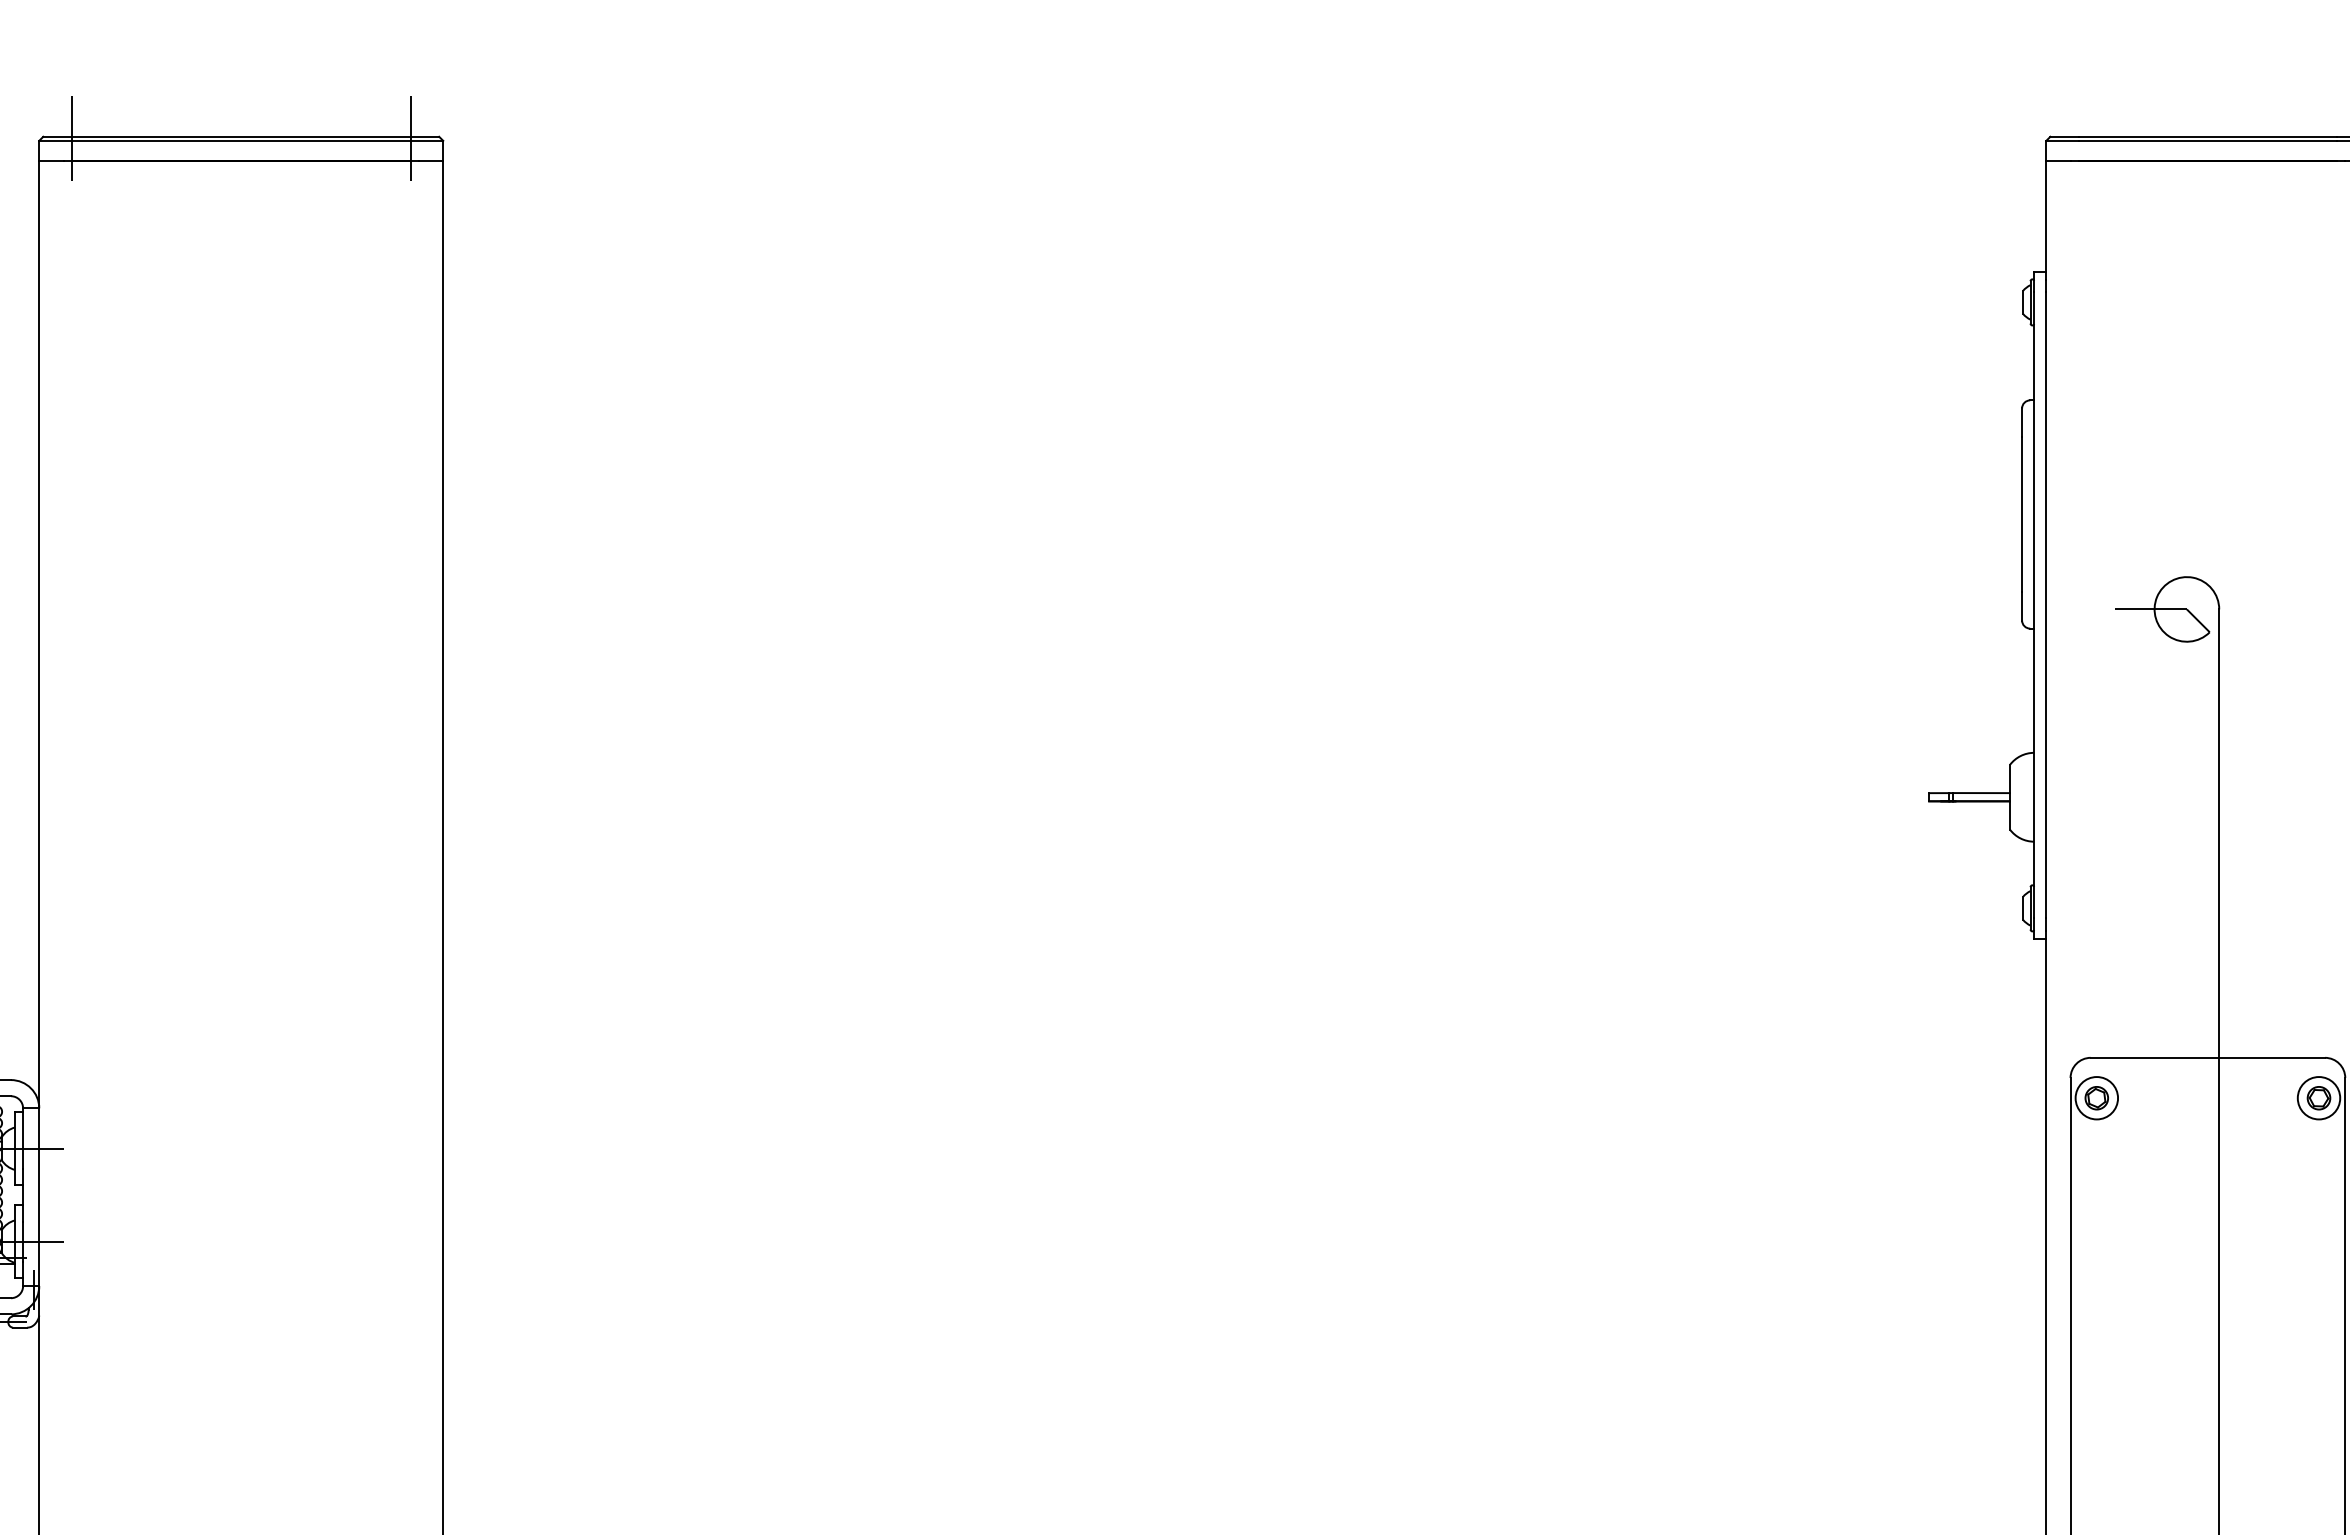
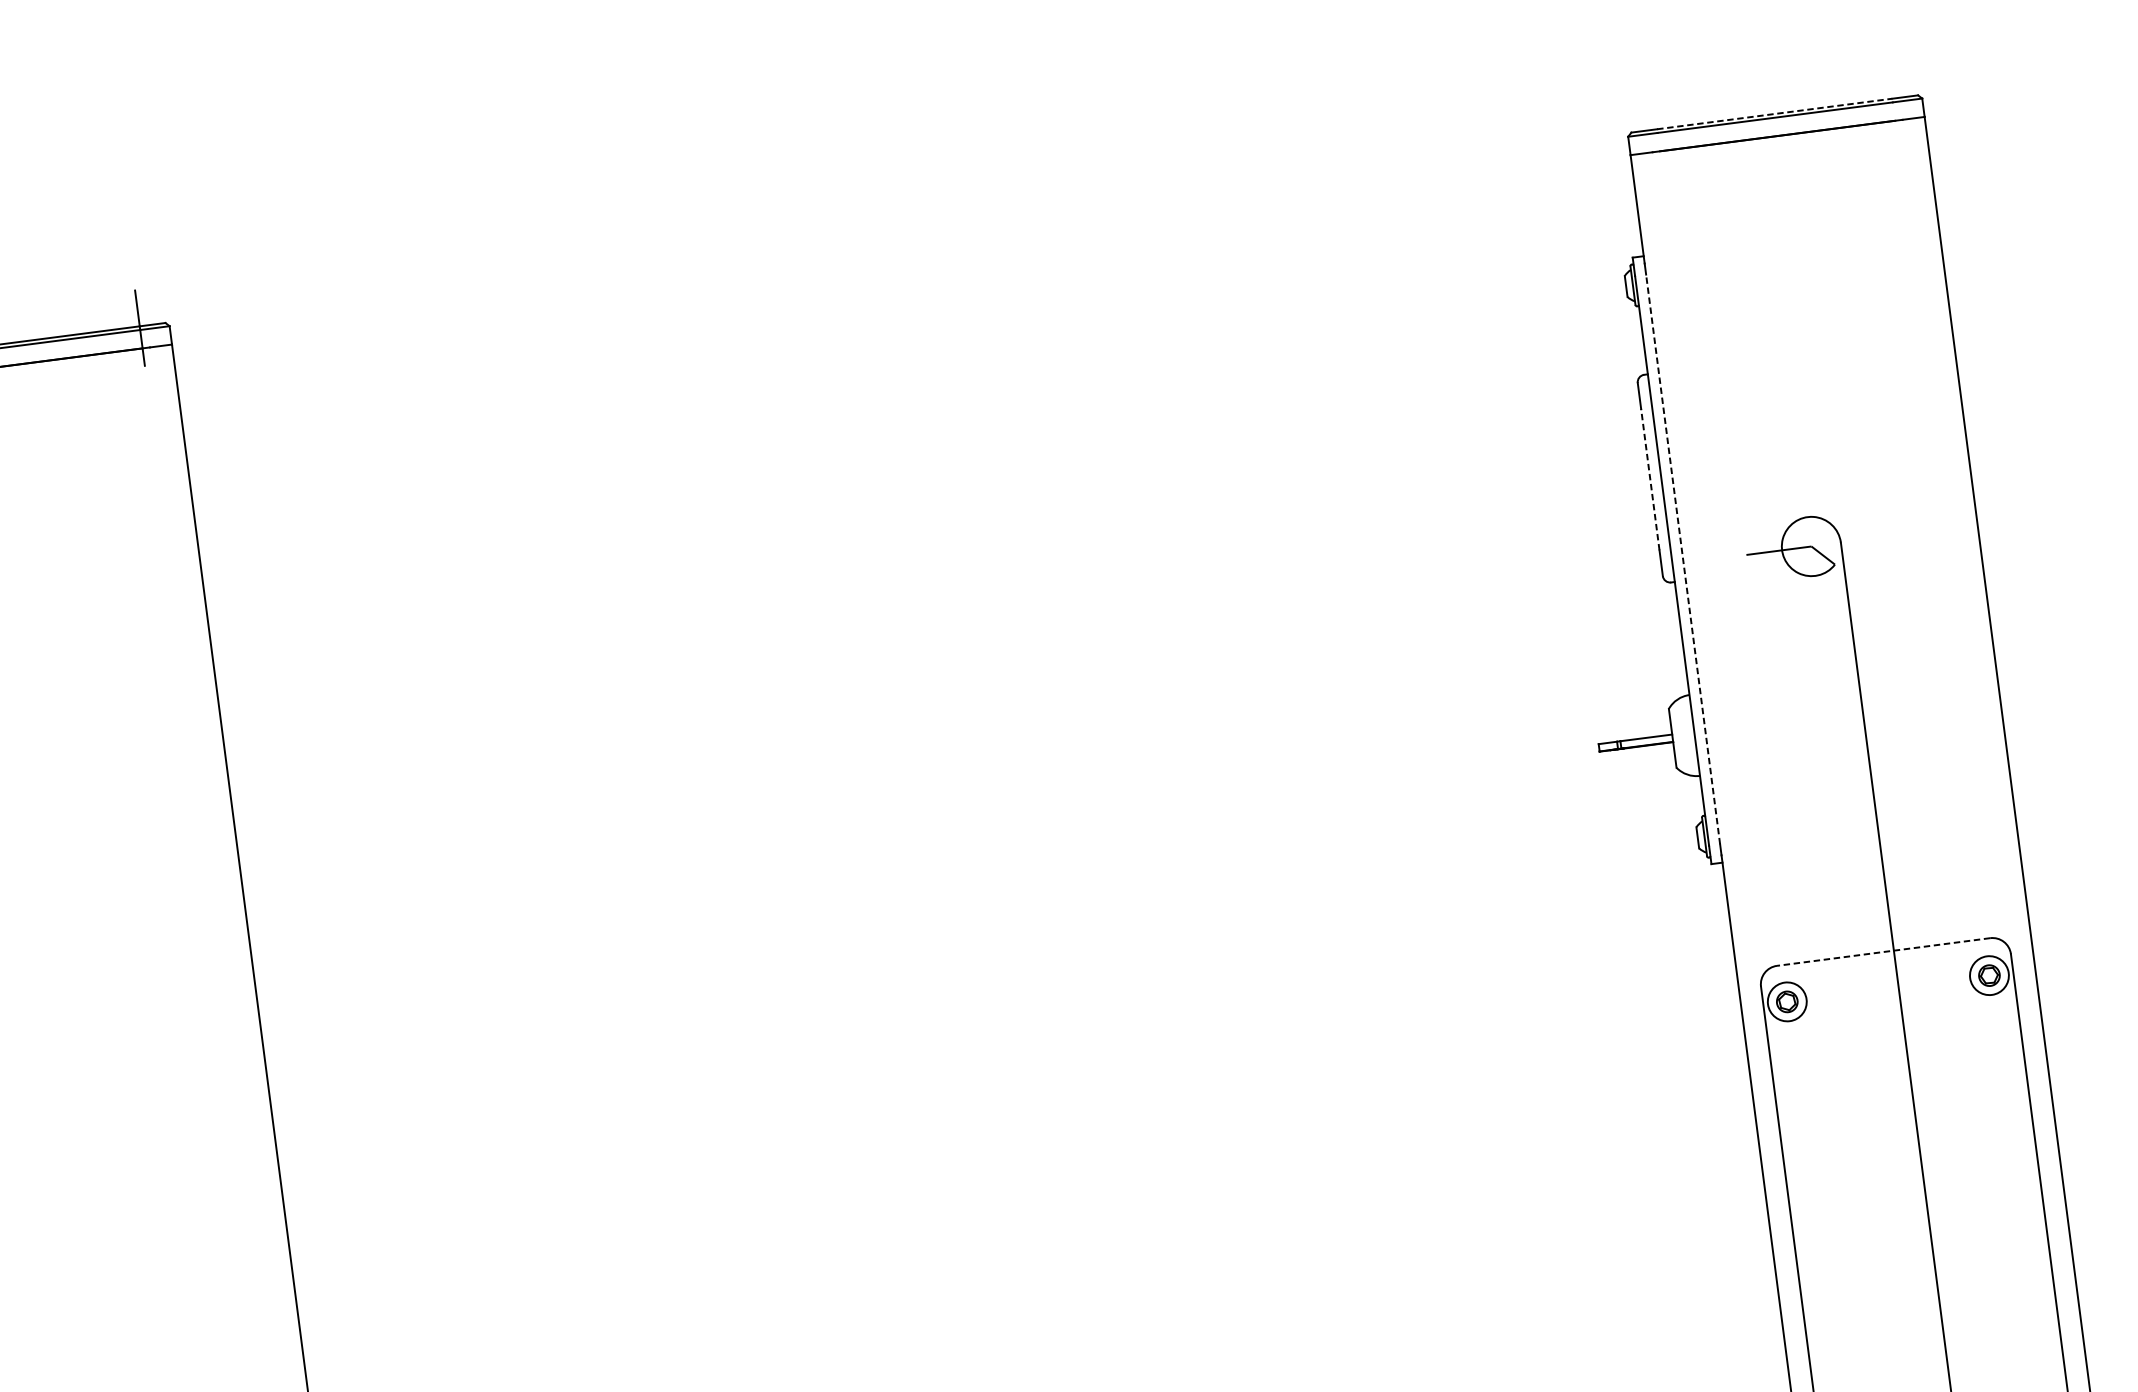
line: (2208, 136) -> (1775, 113), solid -> dashed
line: (2022, 514) -> (1650, 479), solid -> dashed
line: (2046, 604) -> (1683, 558), solid -> dashed
line: (2207, 1057) -> (1883, 951), solid -> dashed

